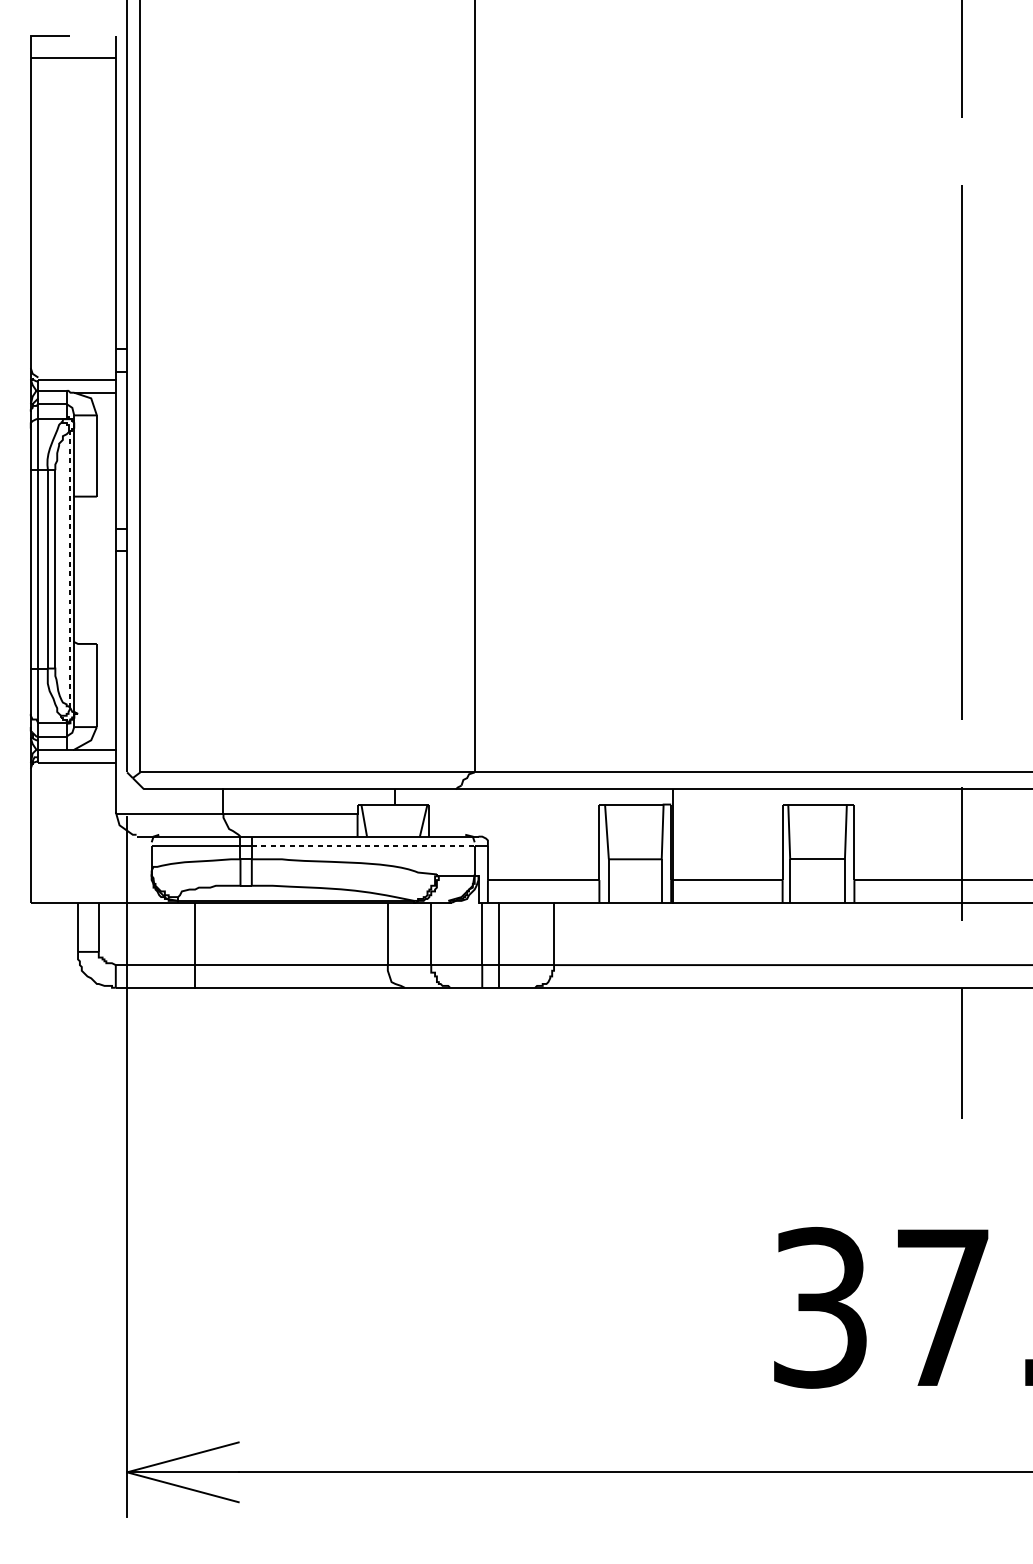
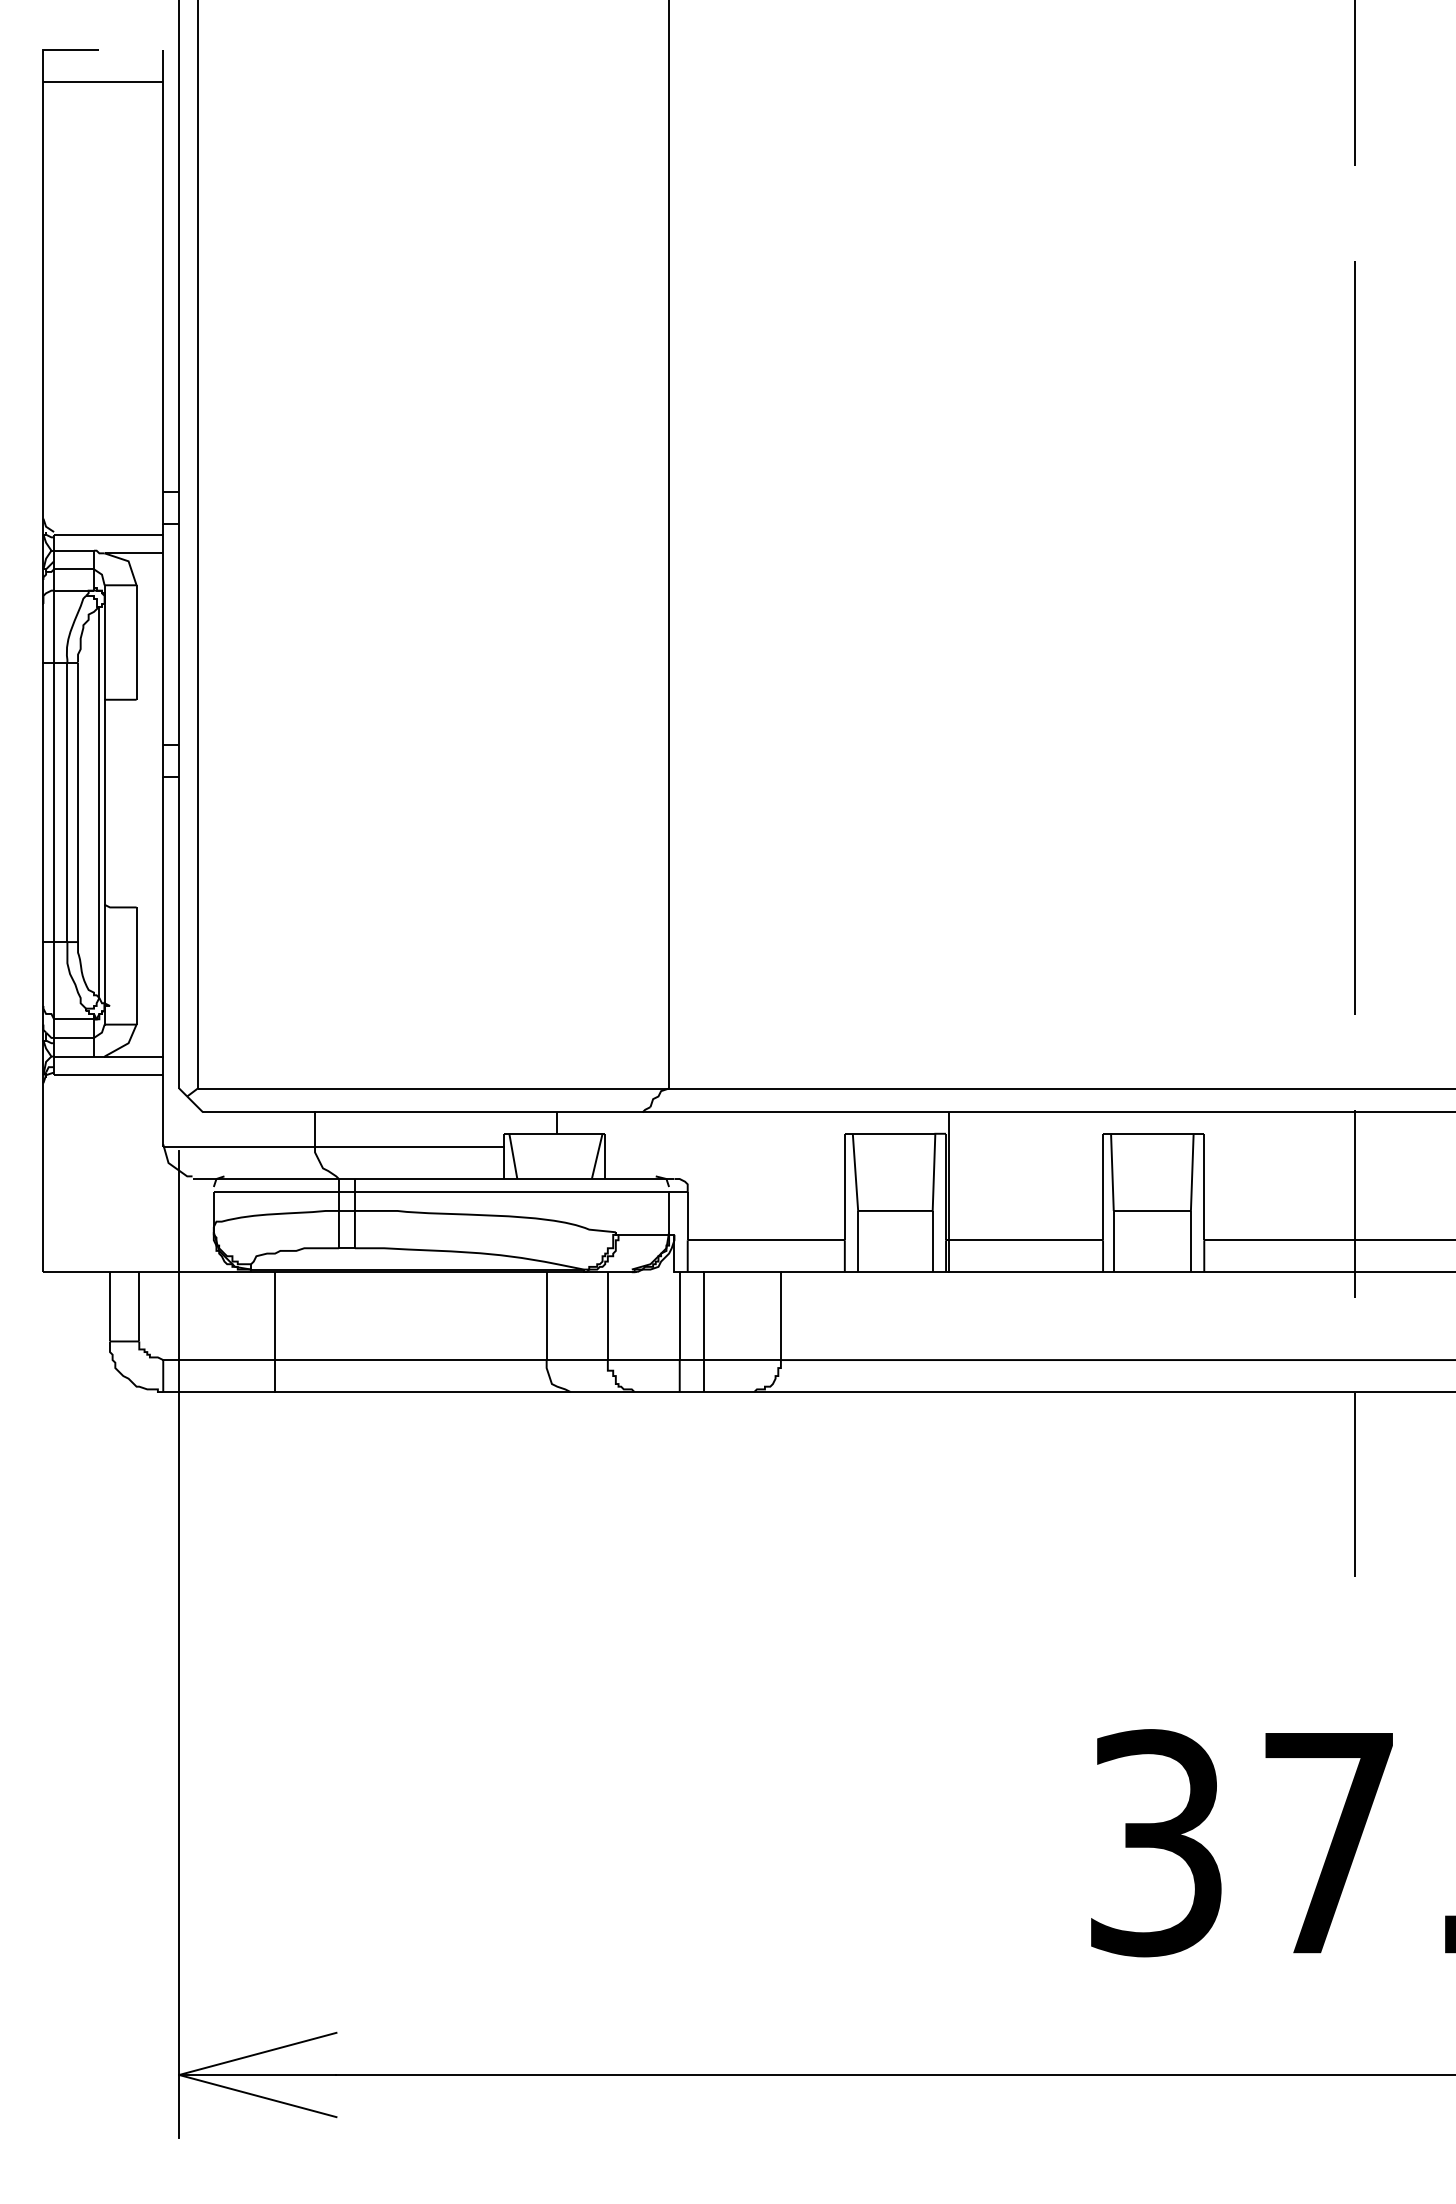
line: (70, 569) -> (99, 802), dashed -> solid
line: (363, 846) -> (512, 1192), dashed -> solid

